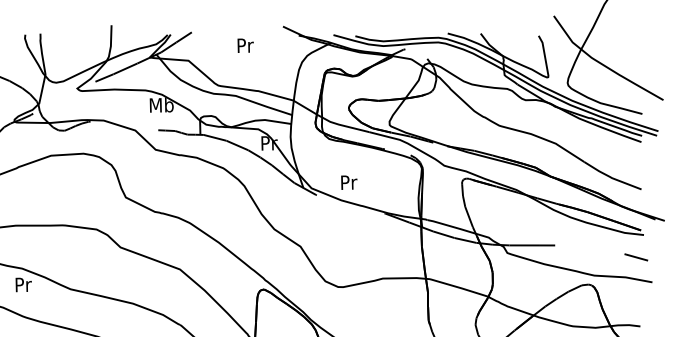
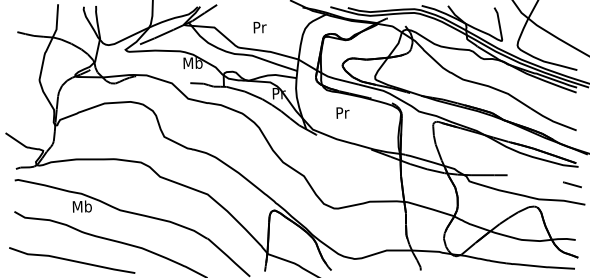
text: (244, 45) -> (259, 27), moved
text: (348, 181) -> (342, 112), moved
text: (22, 284) -> (81, 206), Pr -> Mb

